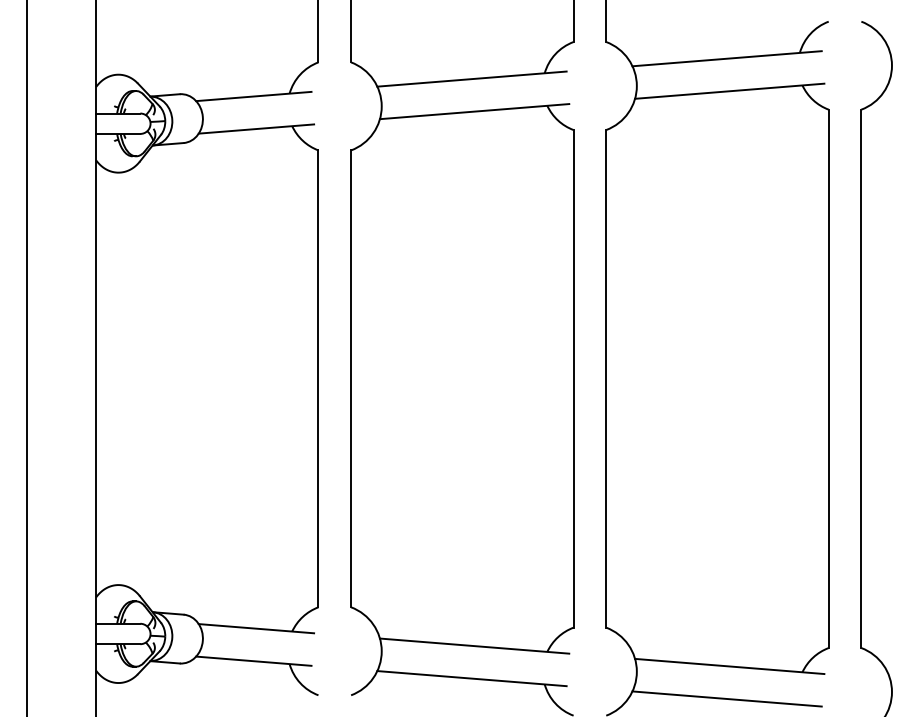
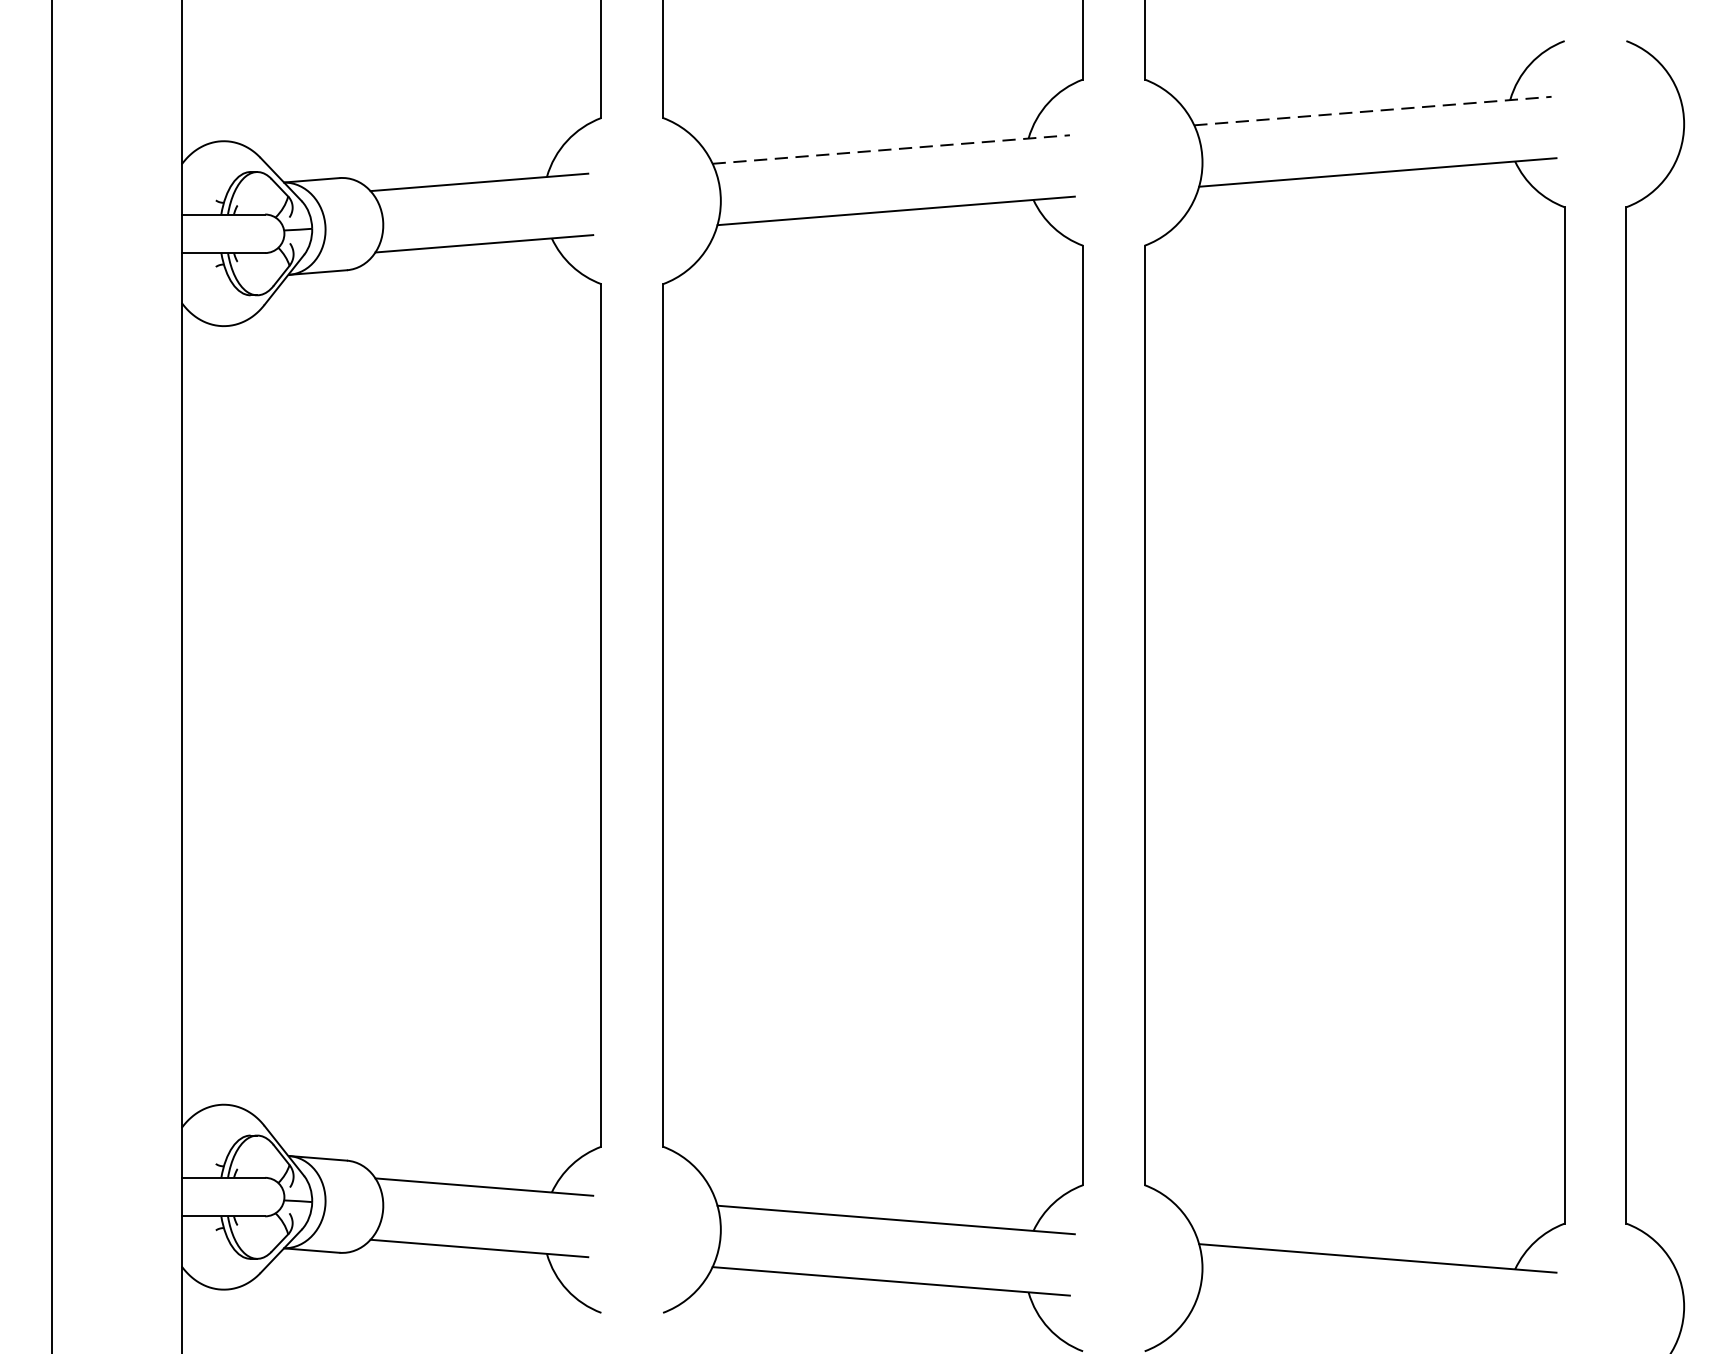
line: (727, 58) -> (1373, 110), solid -> dashed
line: (472, 79) -> (892, 150), solid -> dashed
line: (726, 698) -> (1371, 1318), removed

